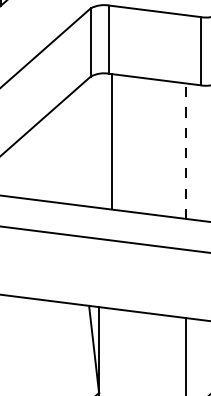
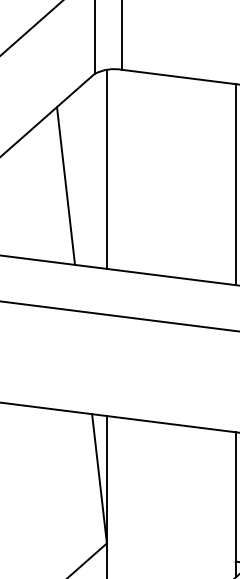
line: (112, 140) -> (107, 168), moved
line: (71, 151) -> (65, 185), added
line: (185, 151) -> (235, 185), dashed -> solid

